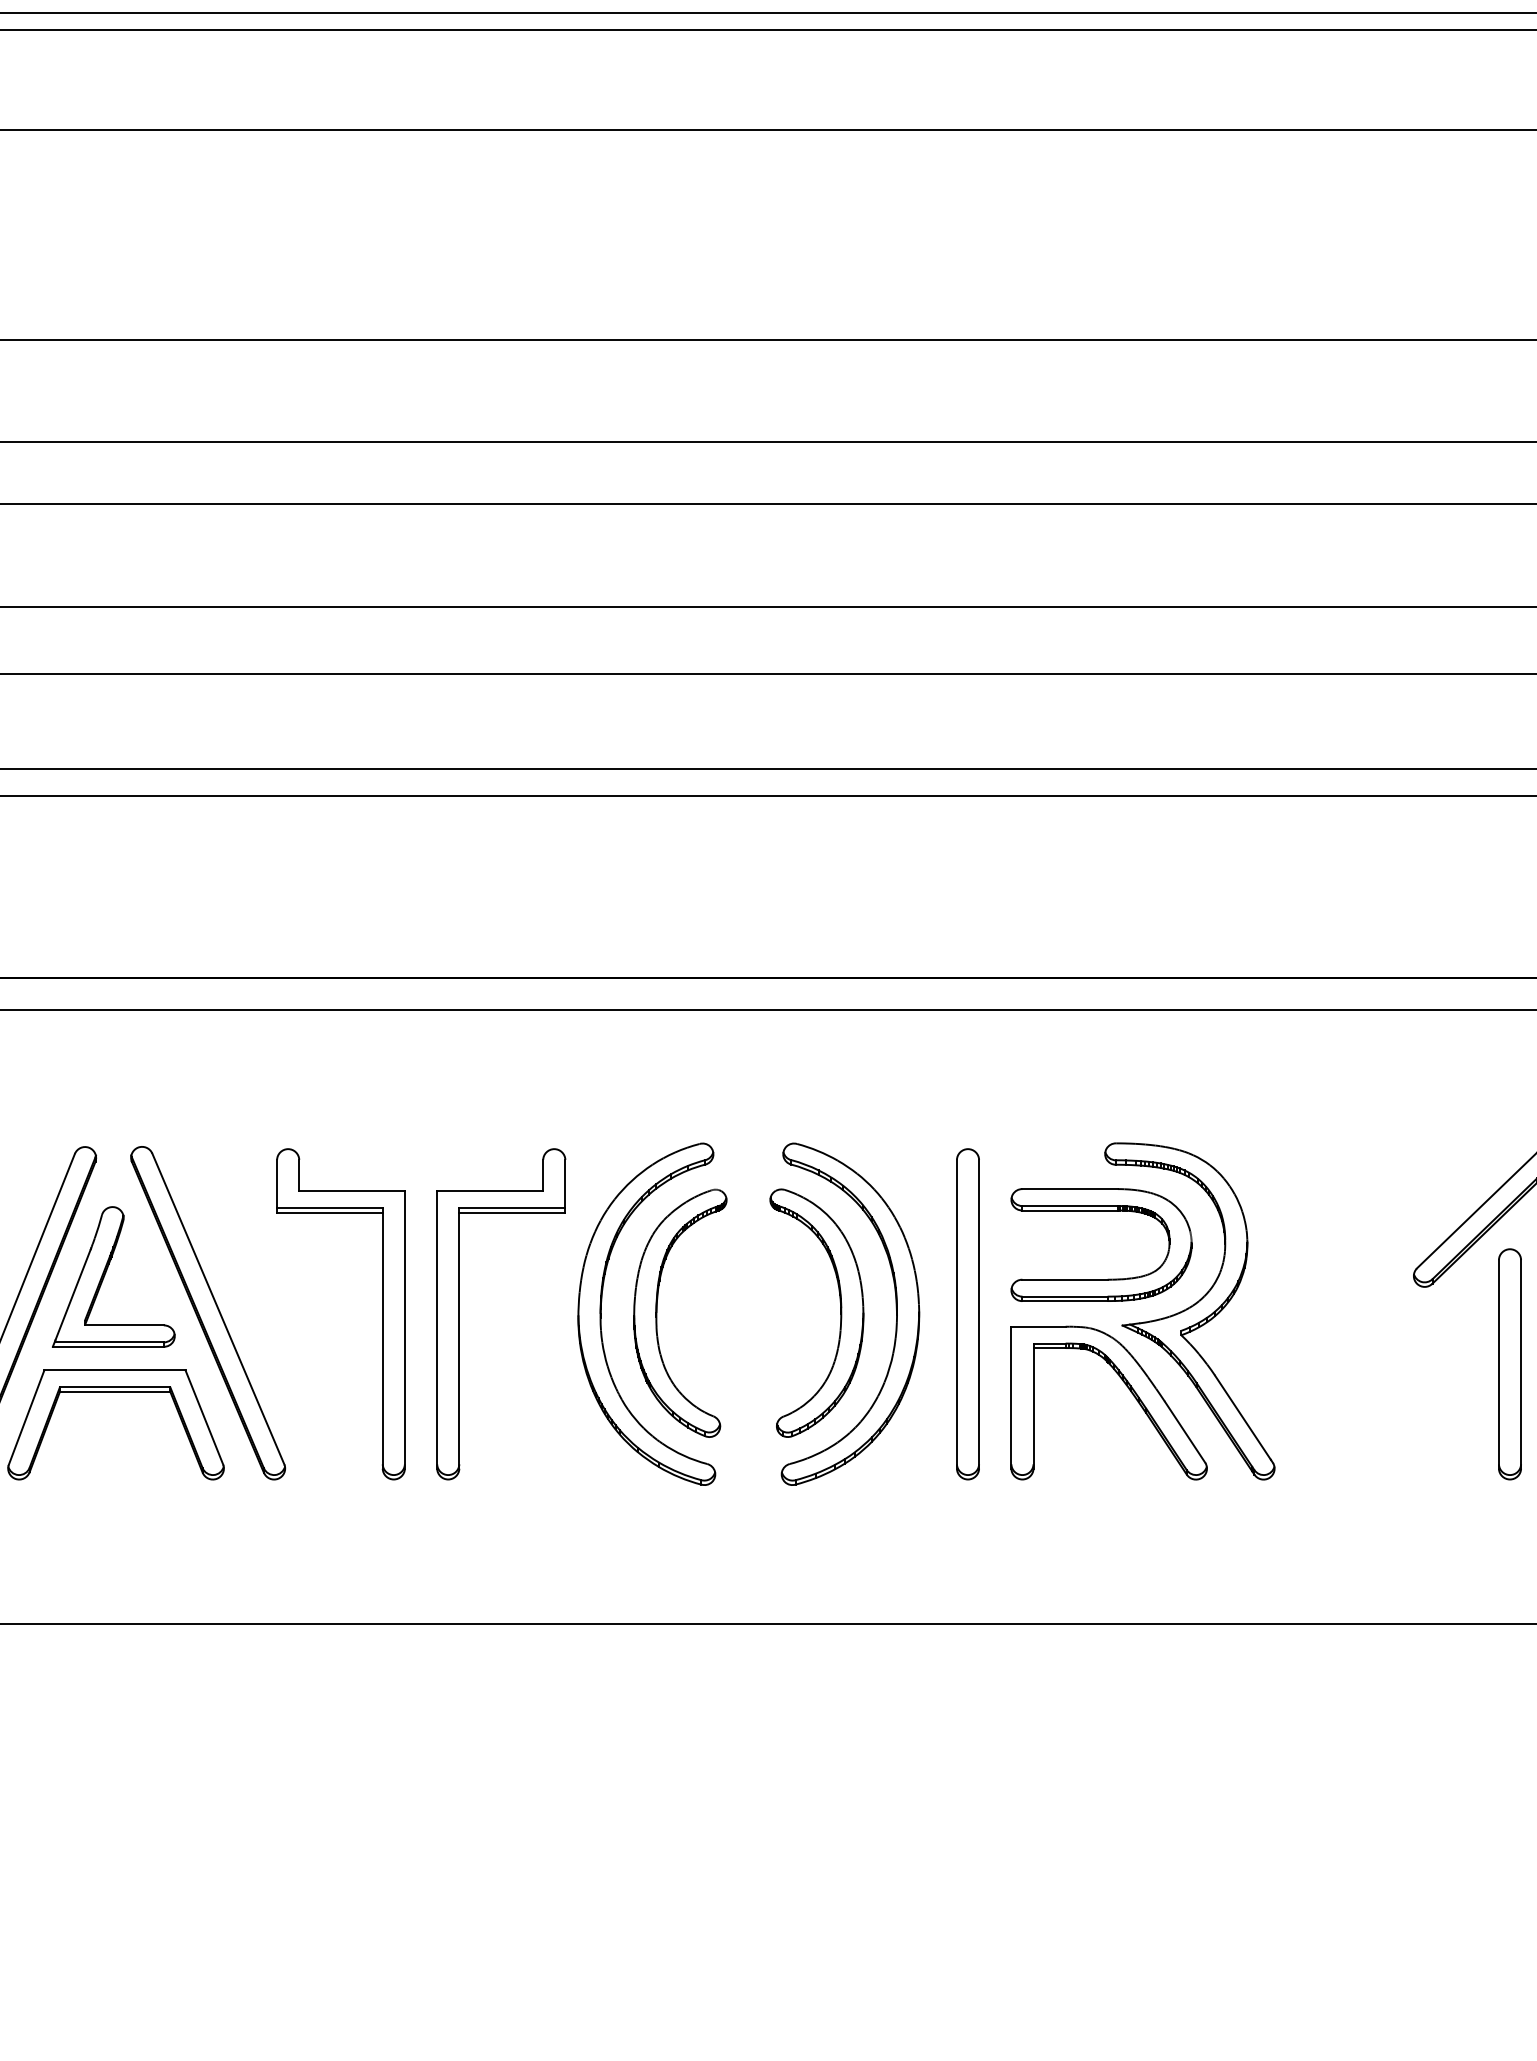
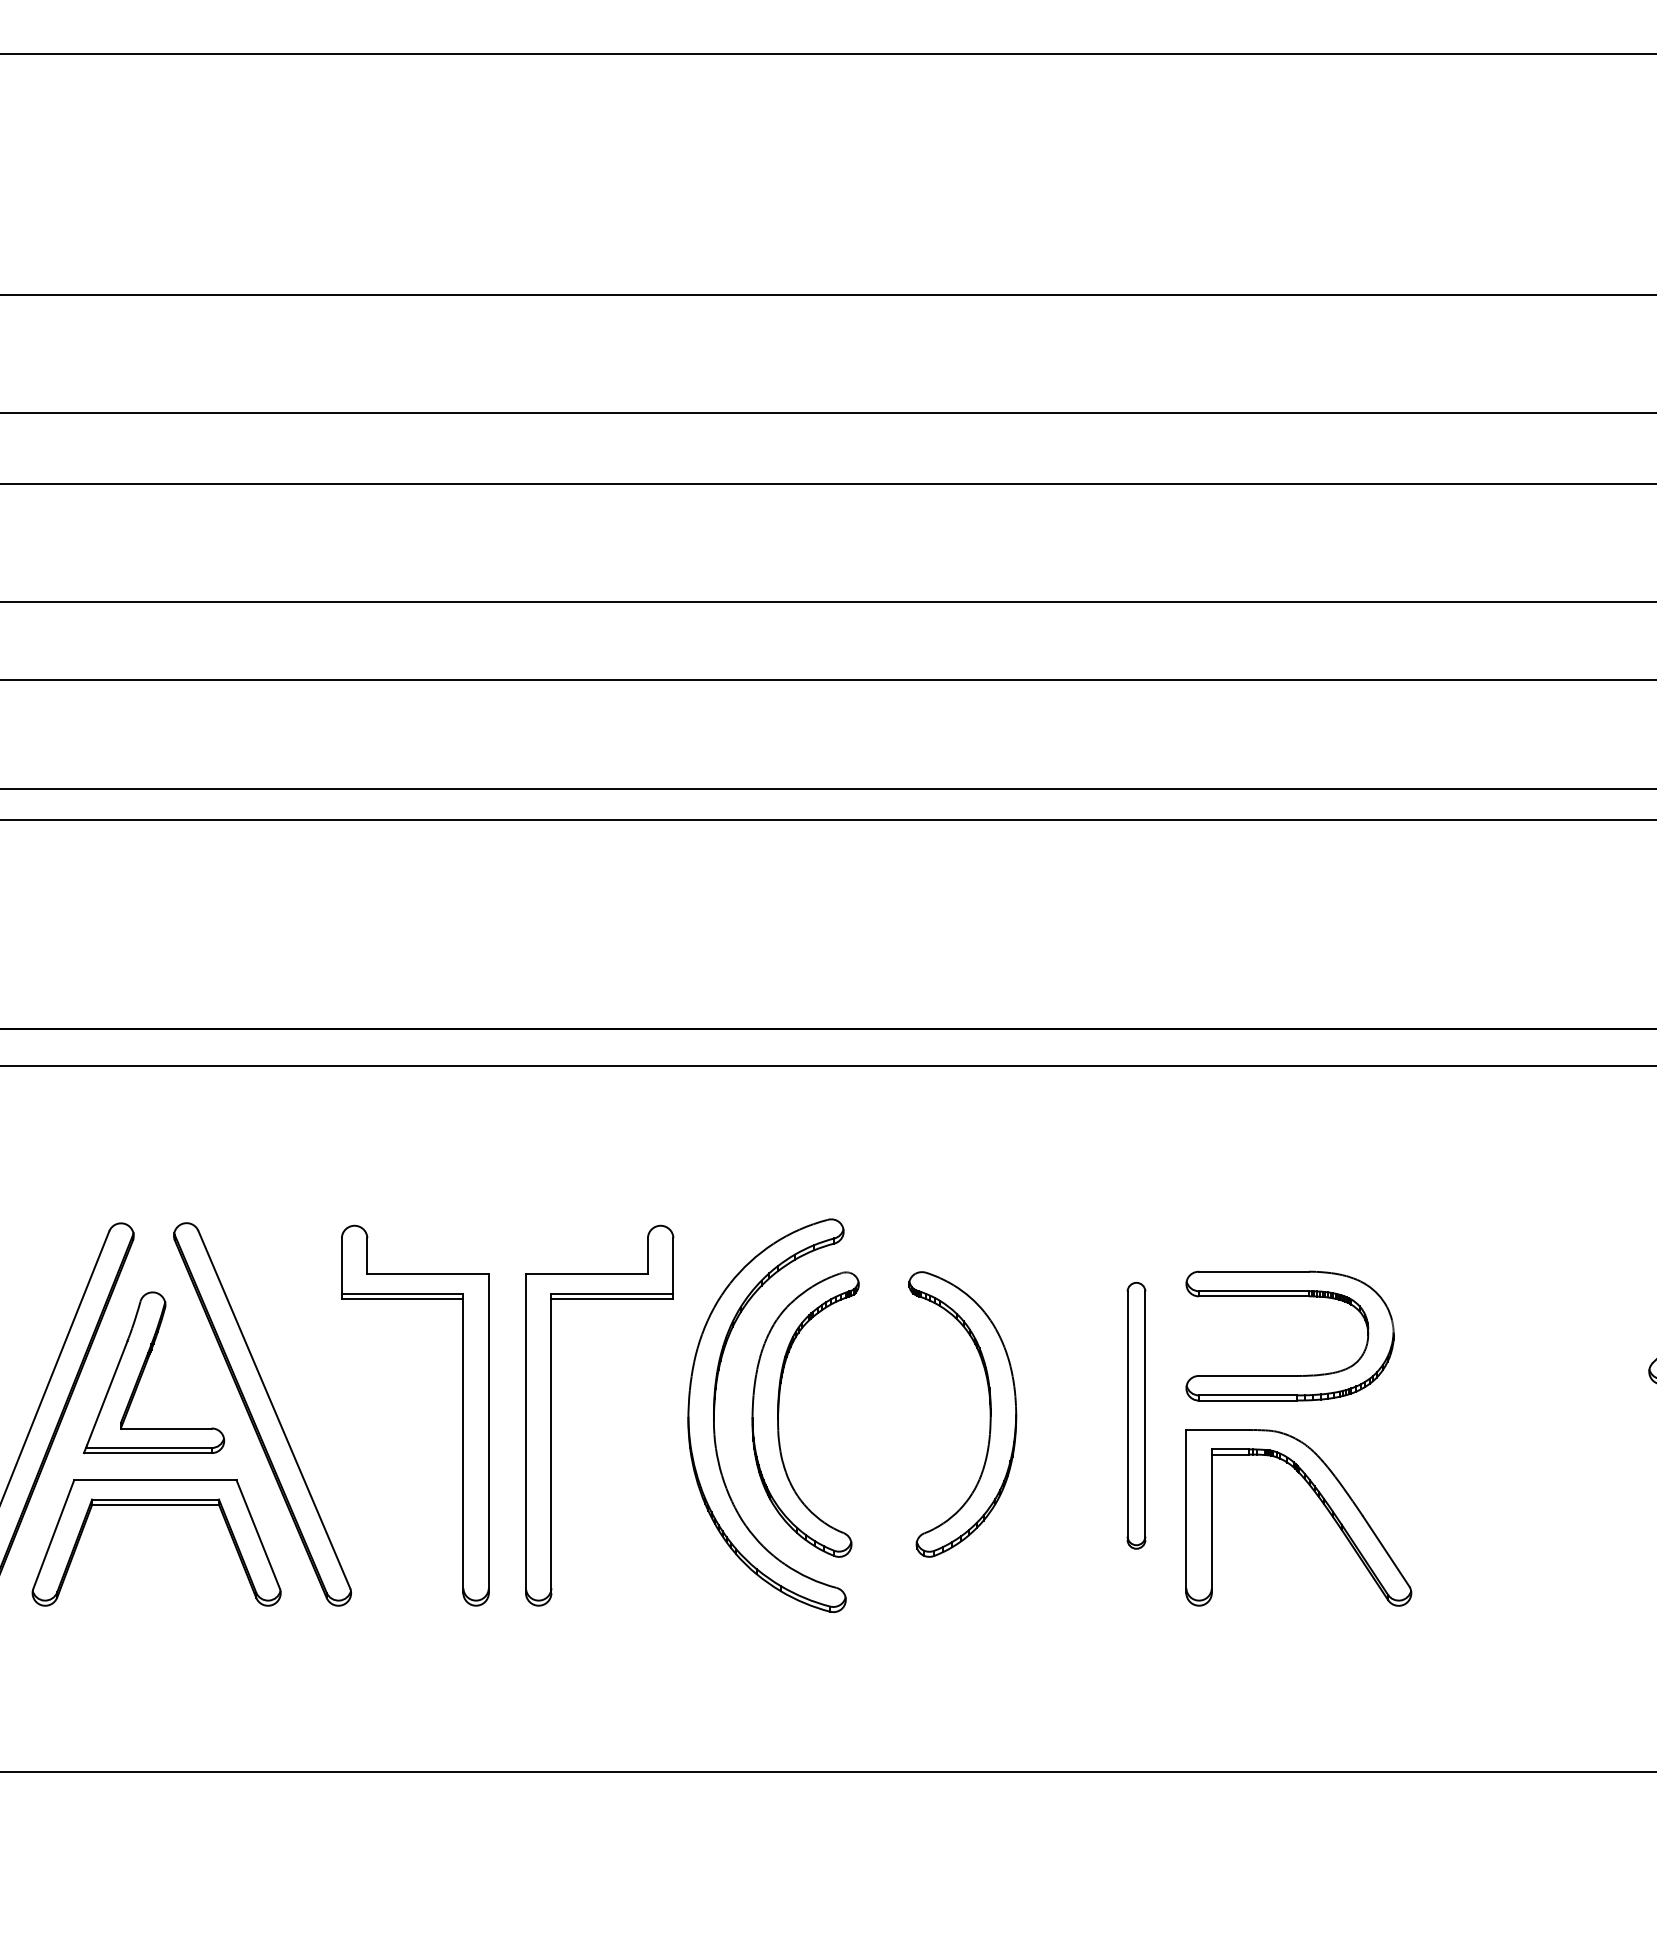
part: (895, 1307) -> (1053, 1407), removed
part: (1189, 1311) -> (1391, 1412), removed
part: (967, 1314) -> (1135, 1415), size x0.7

